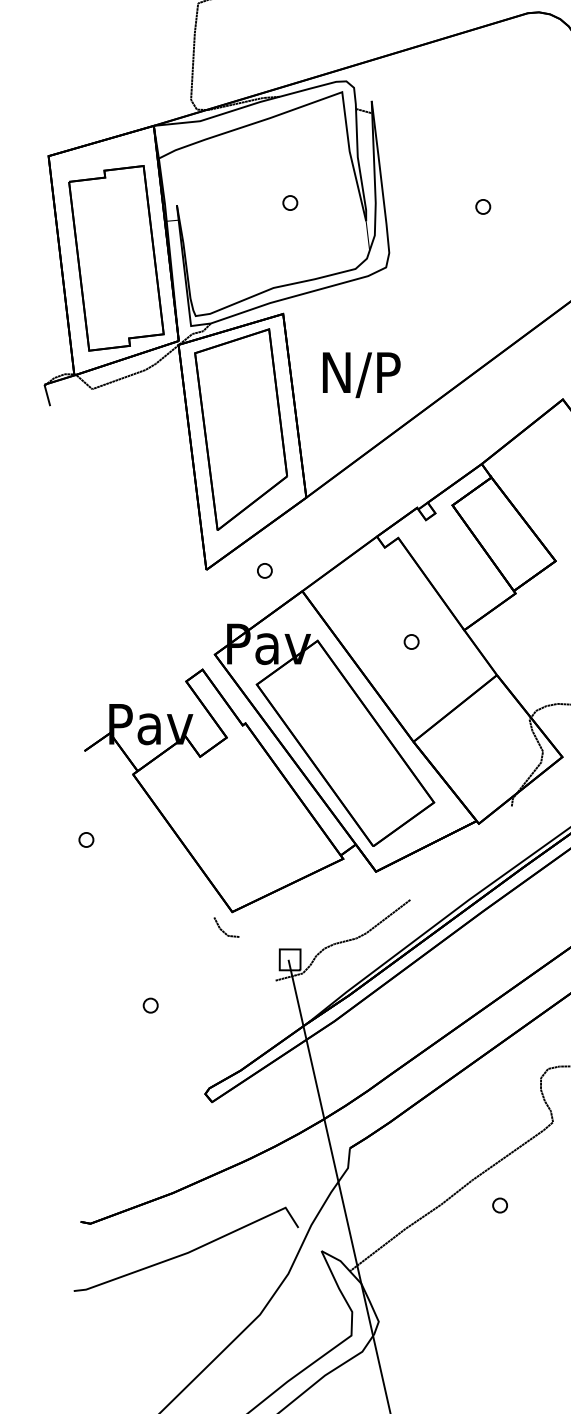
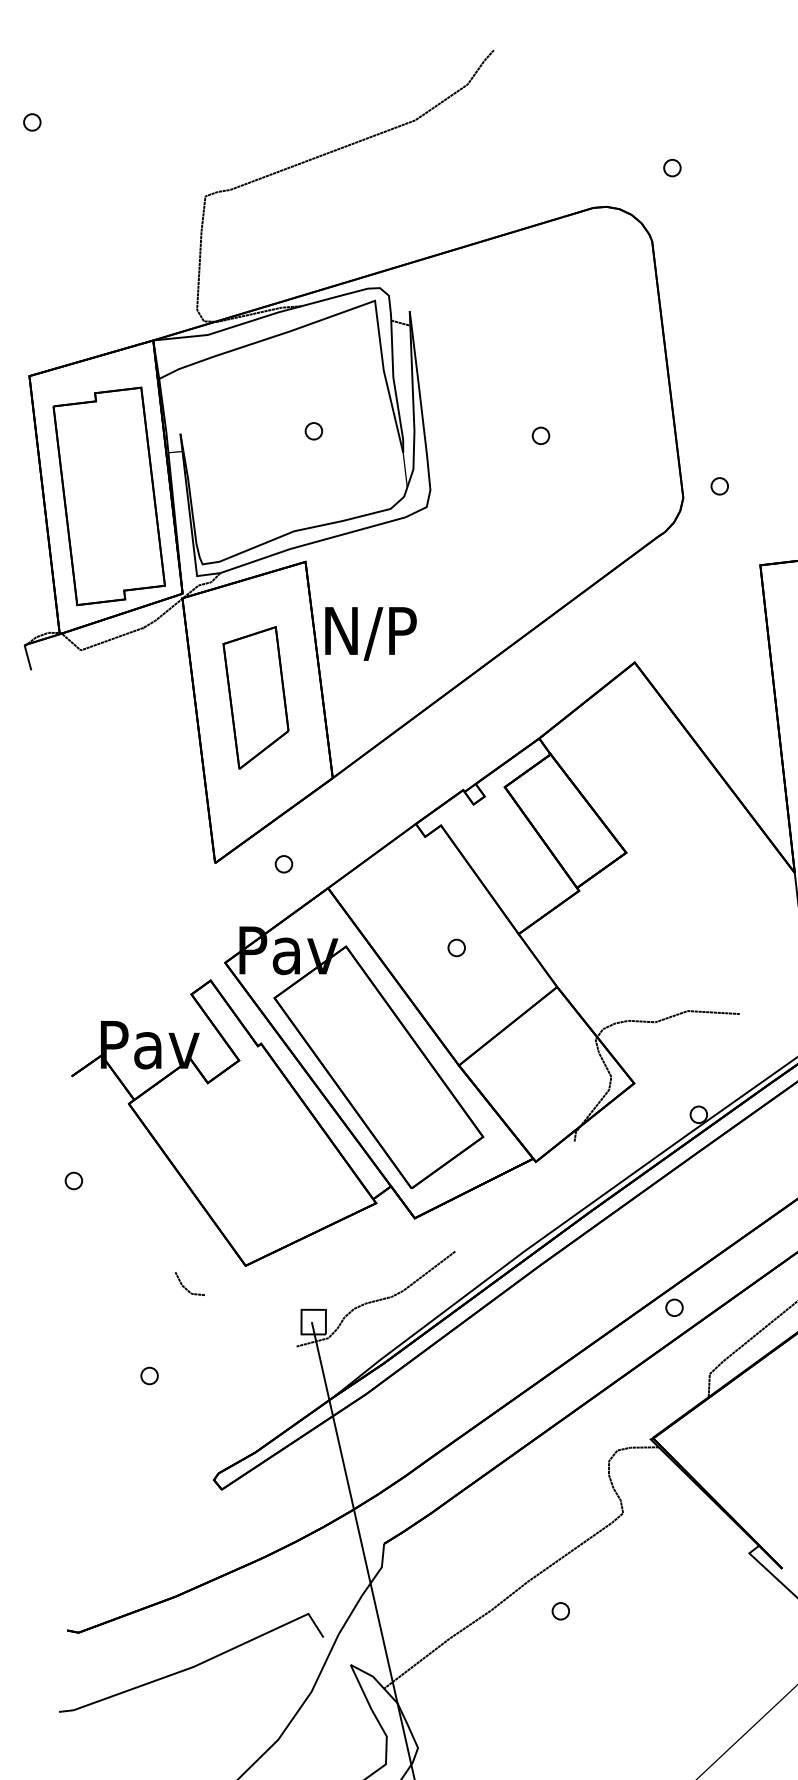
text: (361, 374) -> (370, 633), moved
part: (240, 429) -> (255, 697), size x0.6
line: (224, 931) -> (187, 1288), moved

